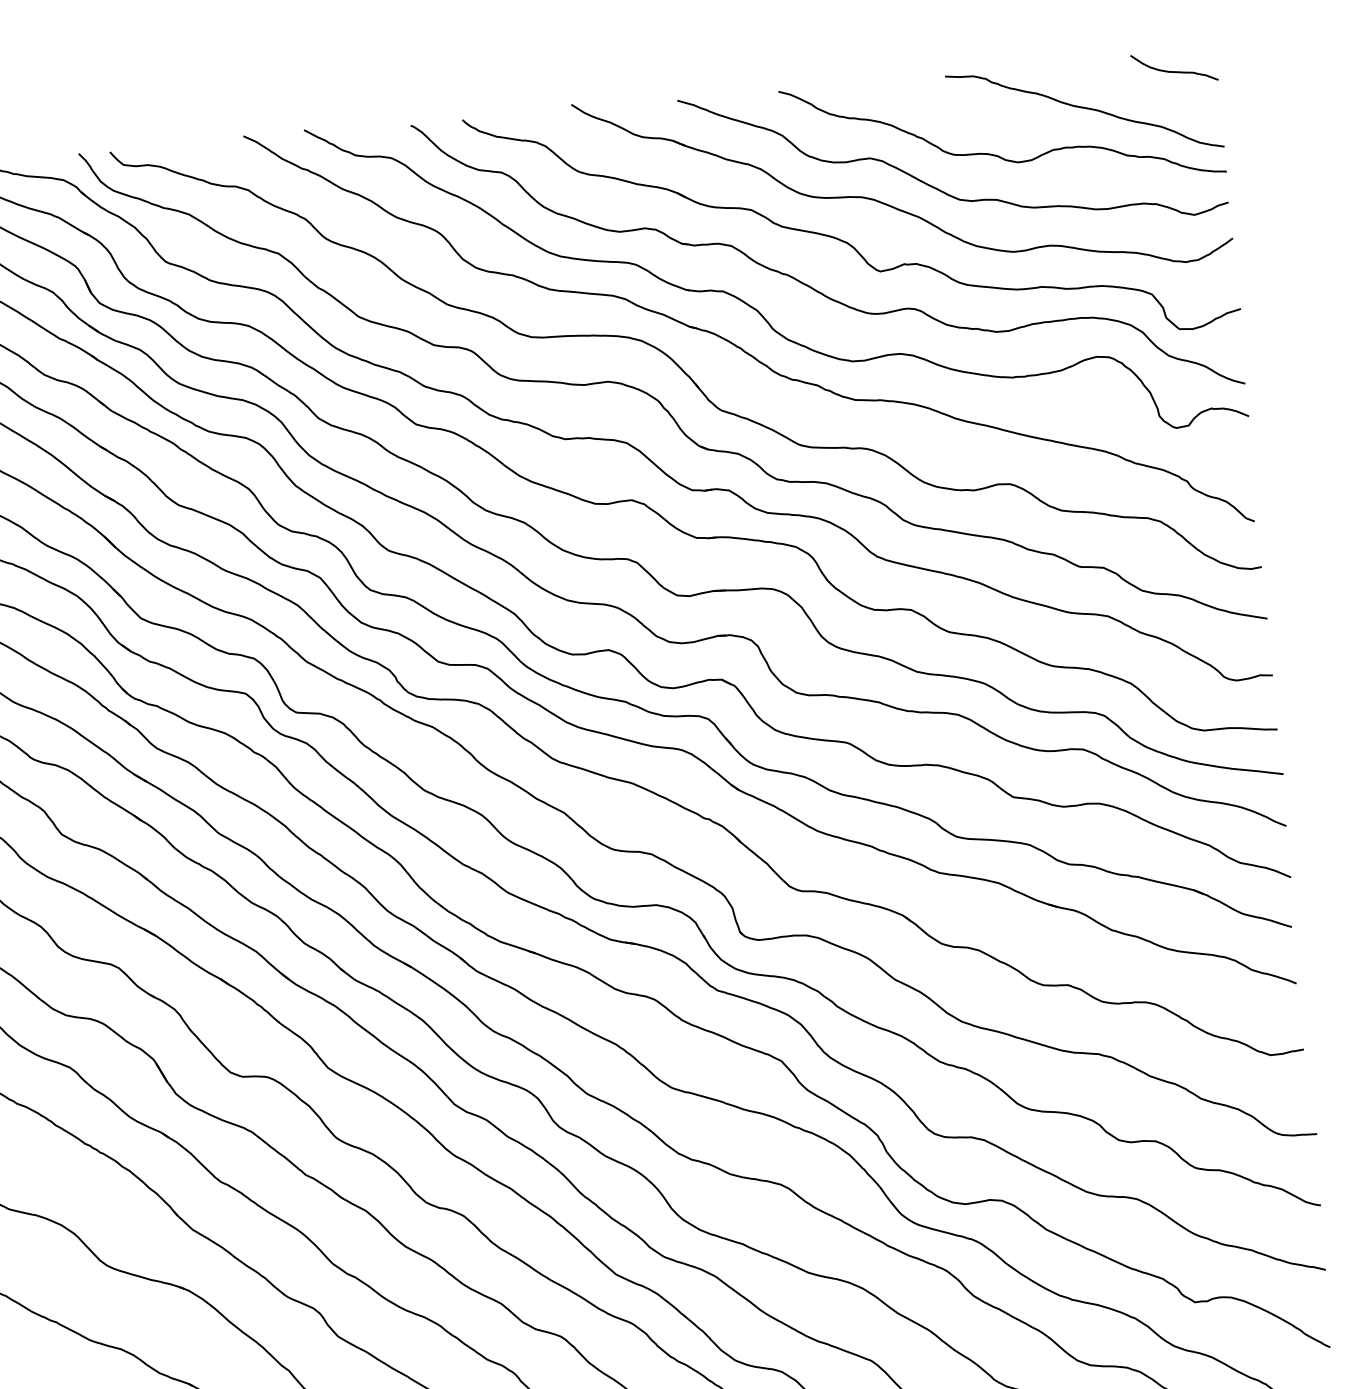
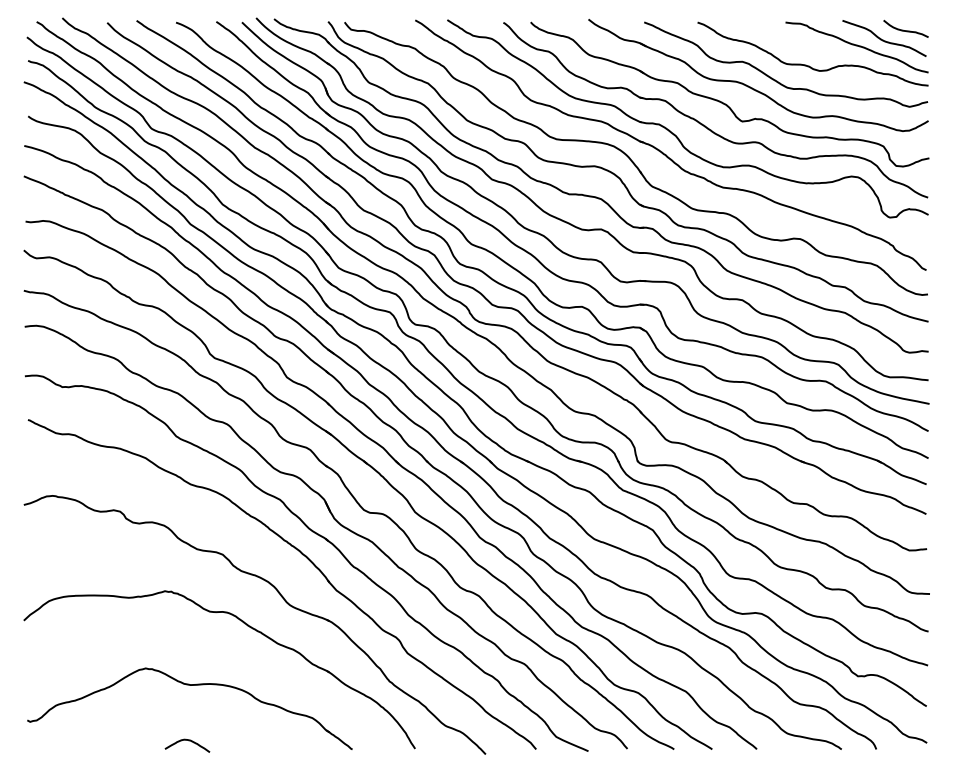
curve: (1133, 91) -> (883, 39), added

